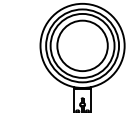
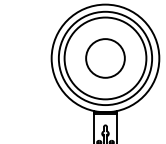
circle: (82, 45) -> (105, 58), size x0.6

